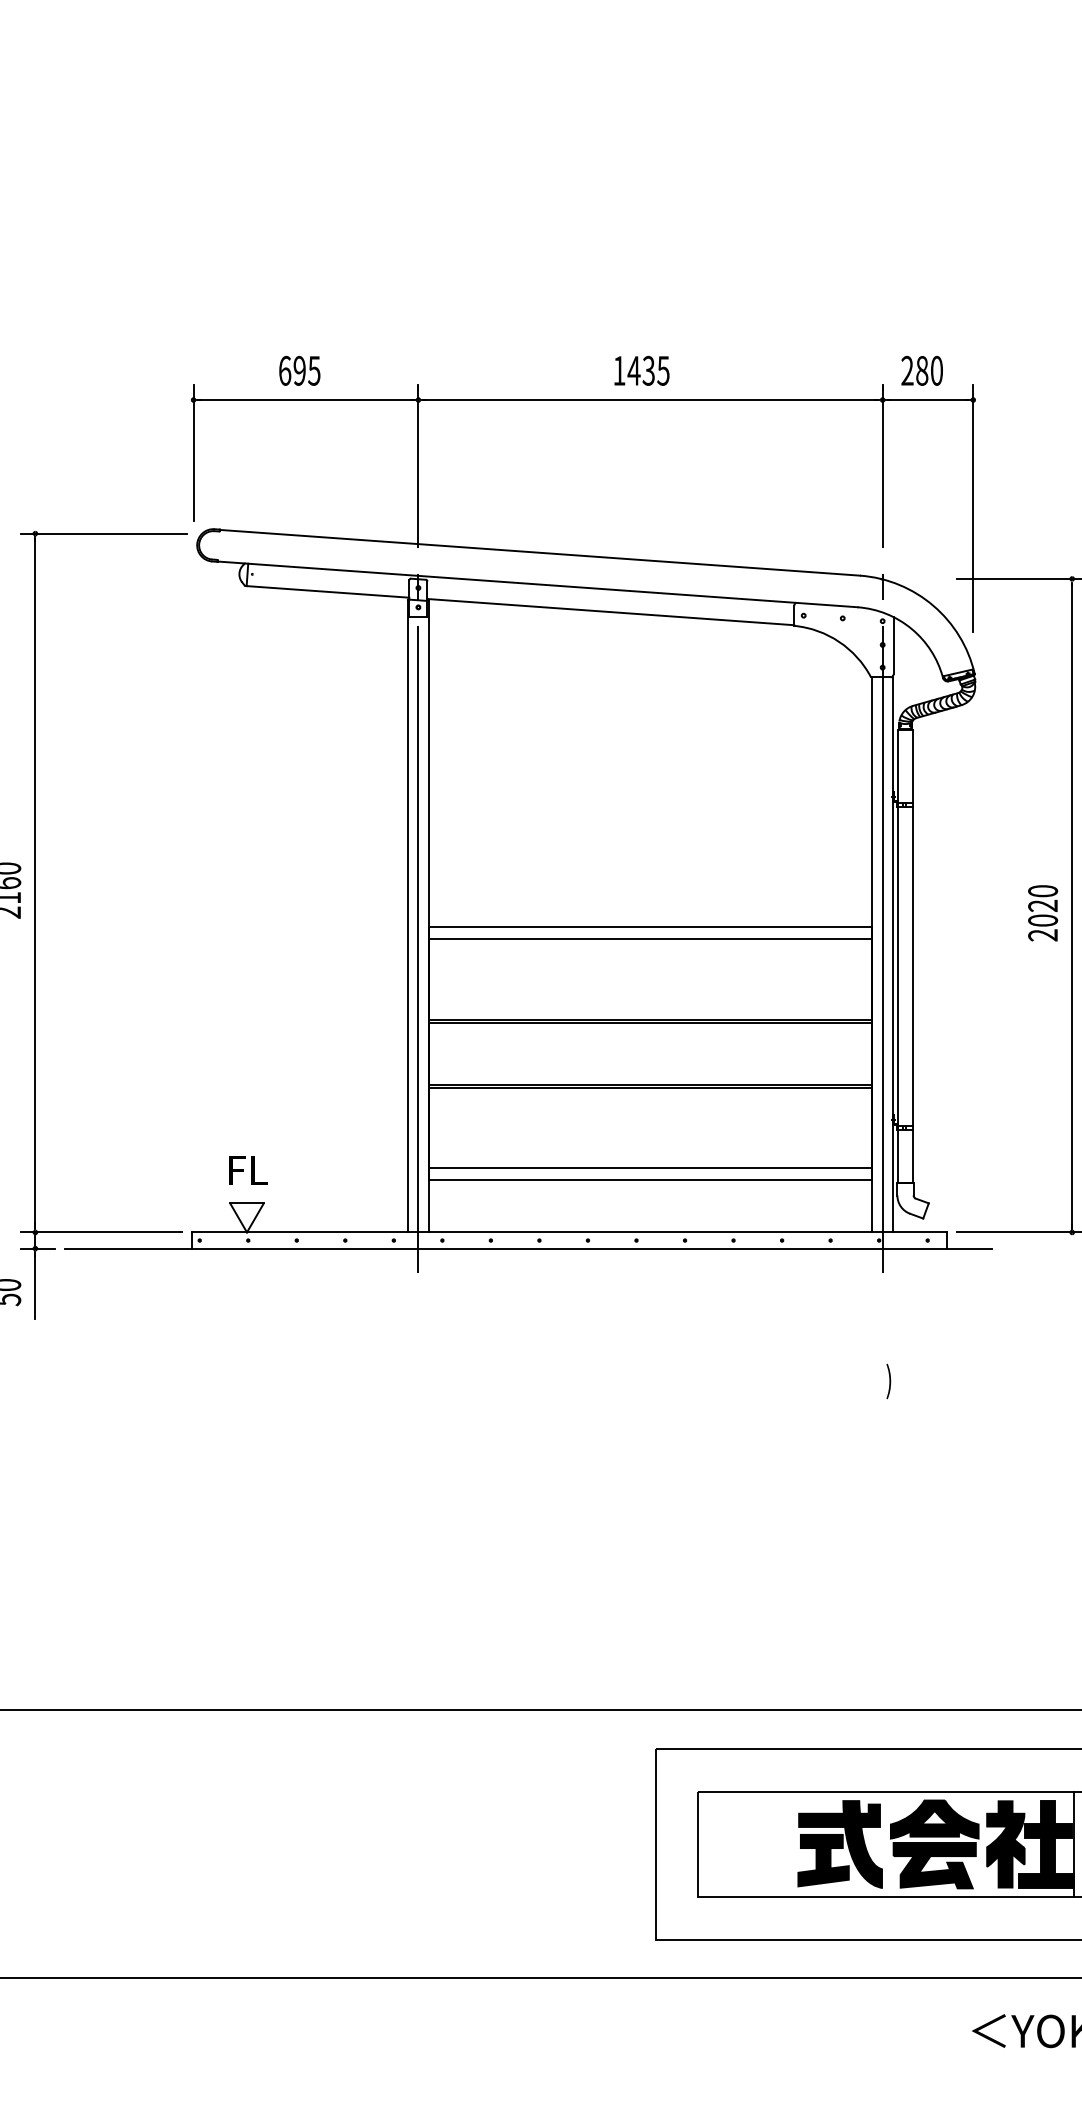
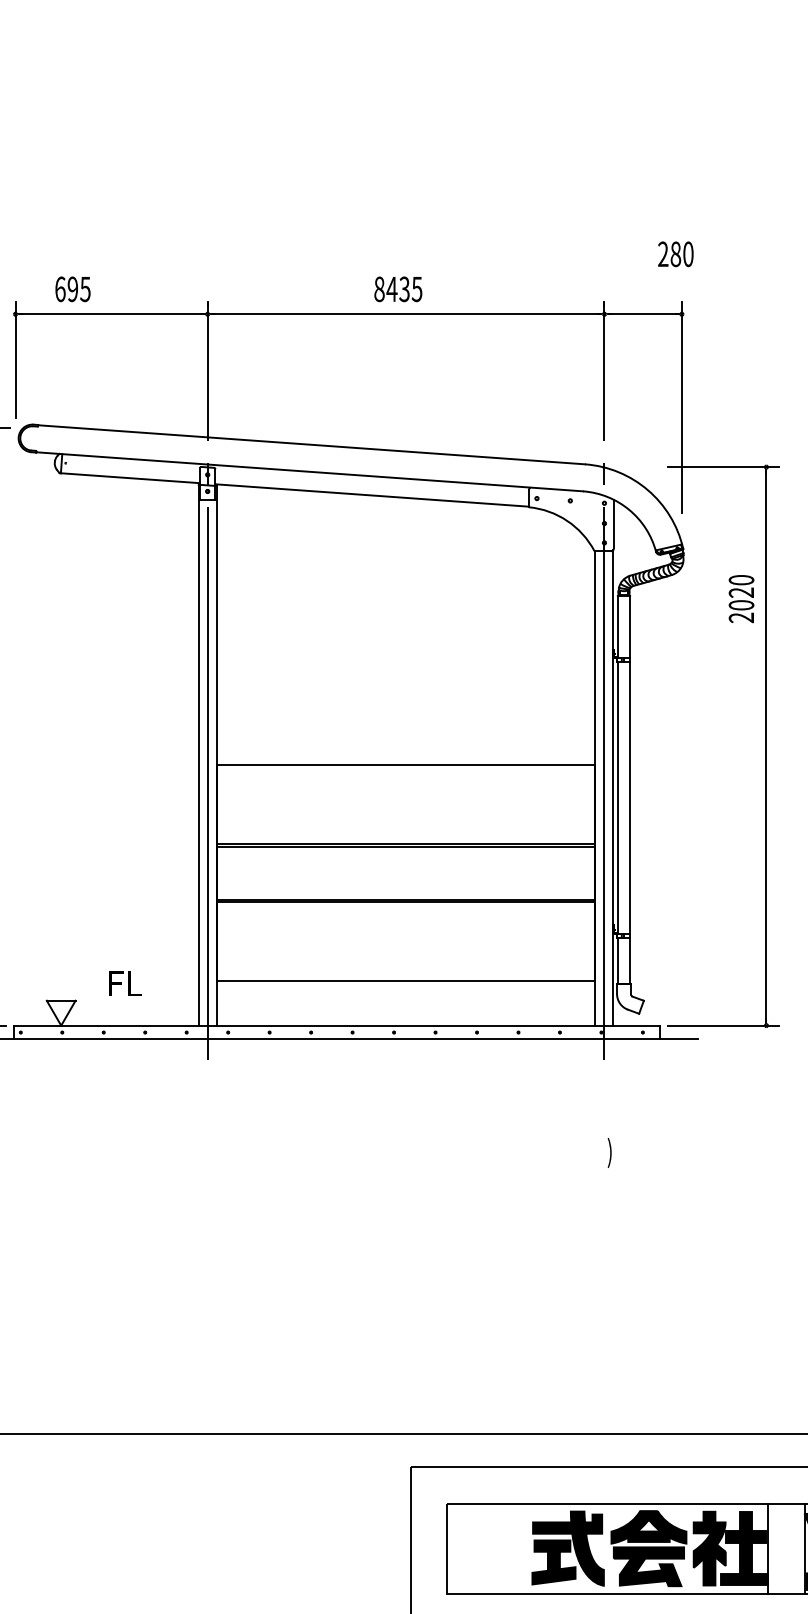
text: (299, 370) -> (72, 289), moved
text: (619, 370) -> (379, 289), 1435 -> 8435
text: (921, 370) -> (675, 253), moved
text: (1043, 913) -> (741, 599), moved
line: (650, 939) -> (406, 775), removed
line: (650, 1168) -> (406, 970), removed
text: (248, 1170) -> (125, 983), moved

